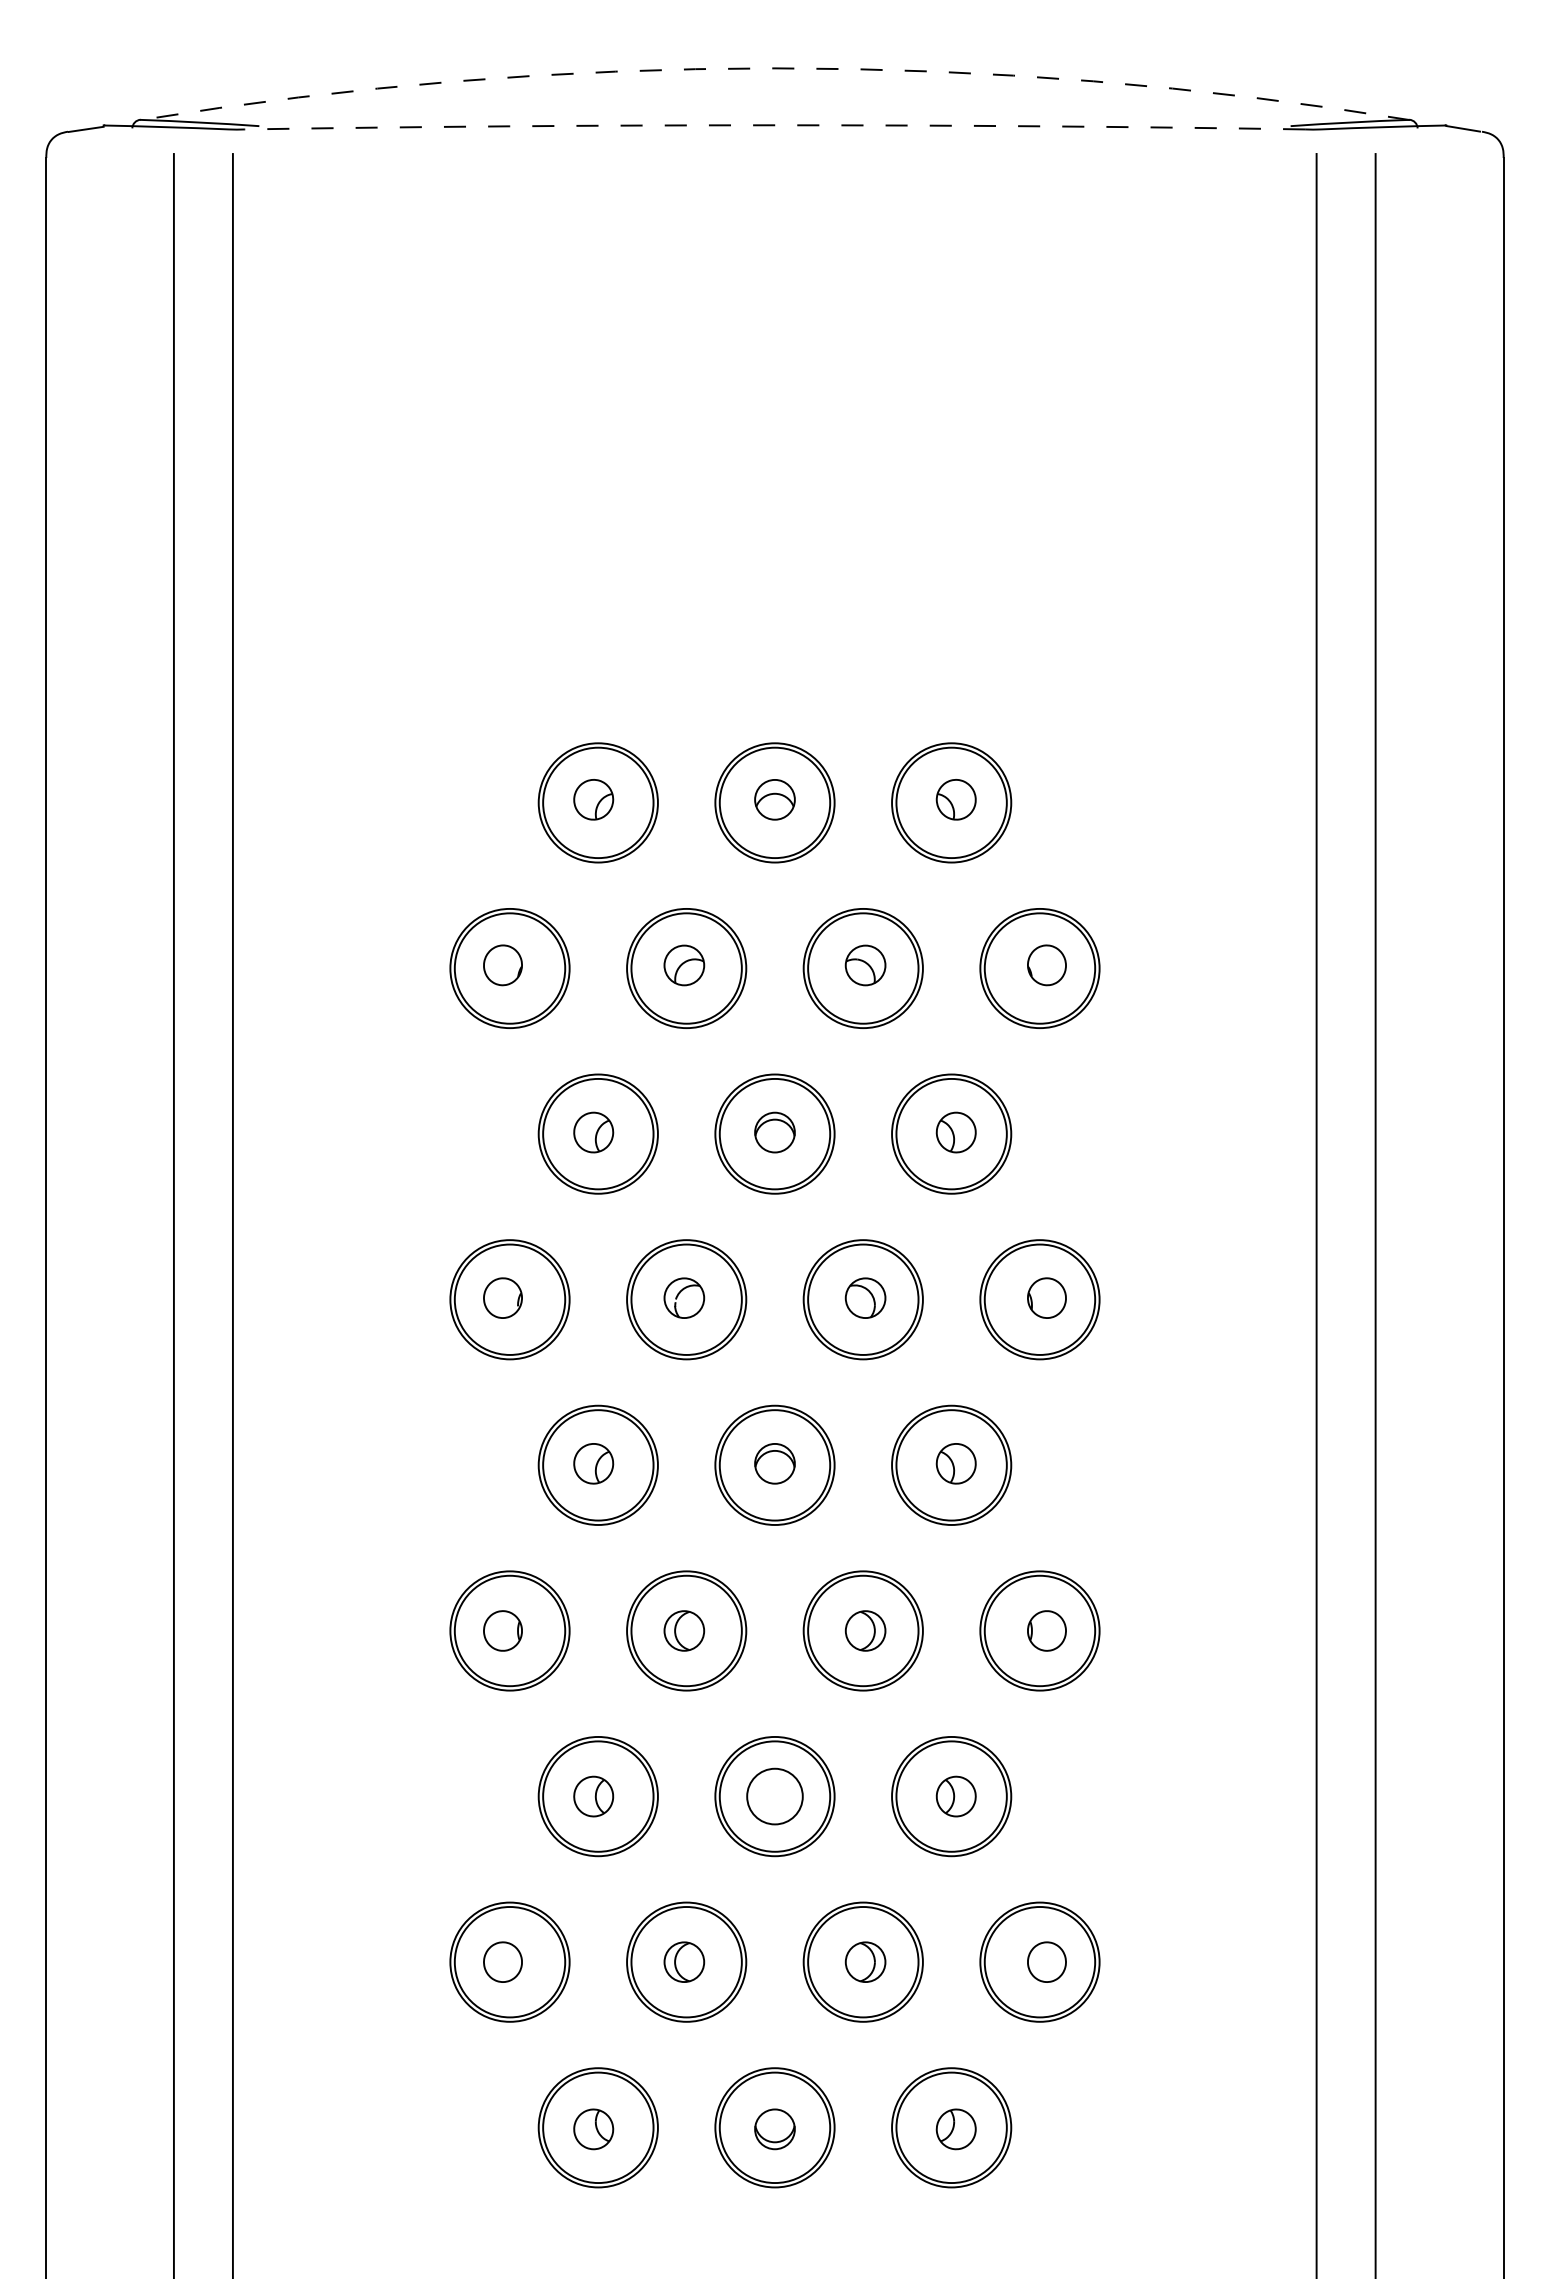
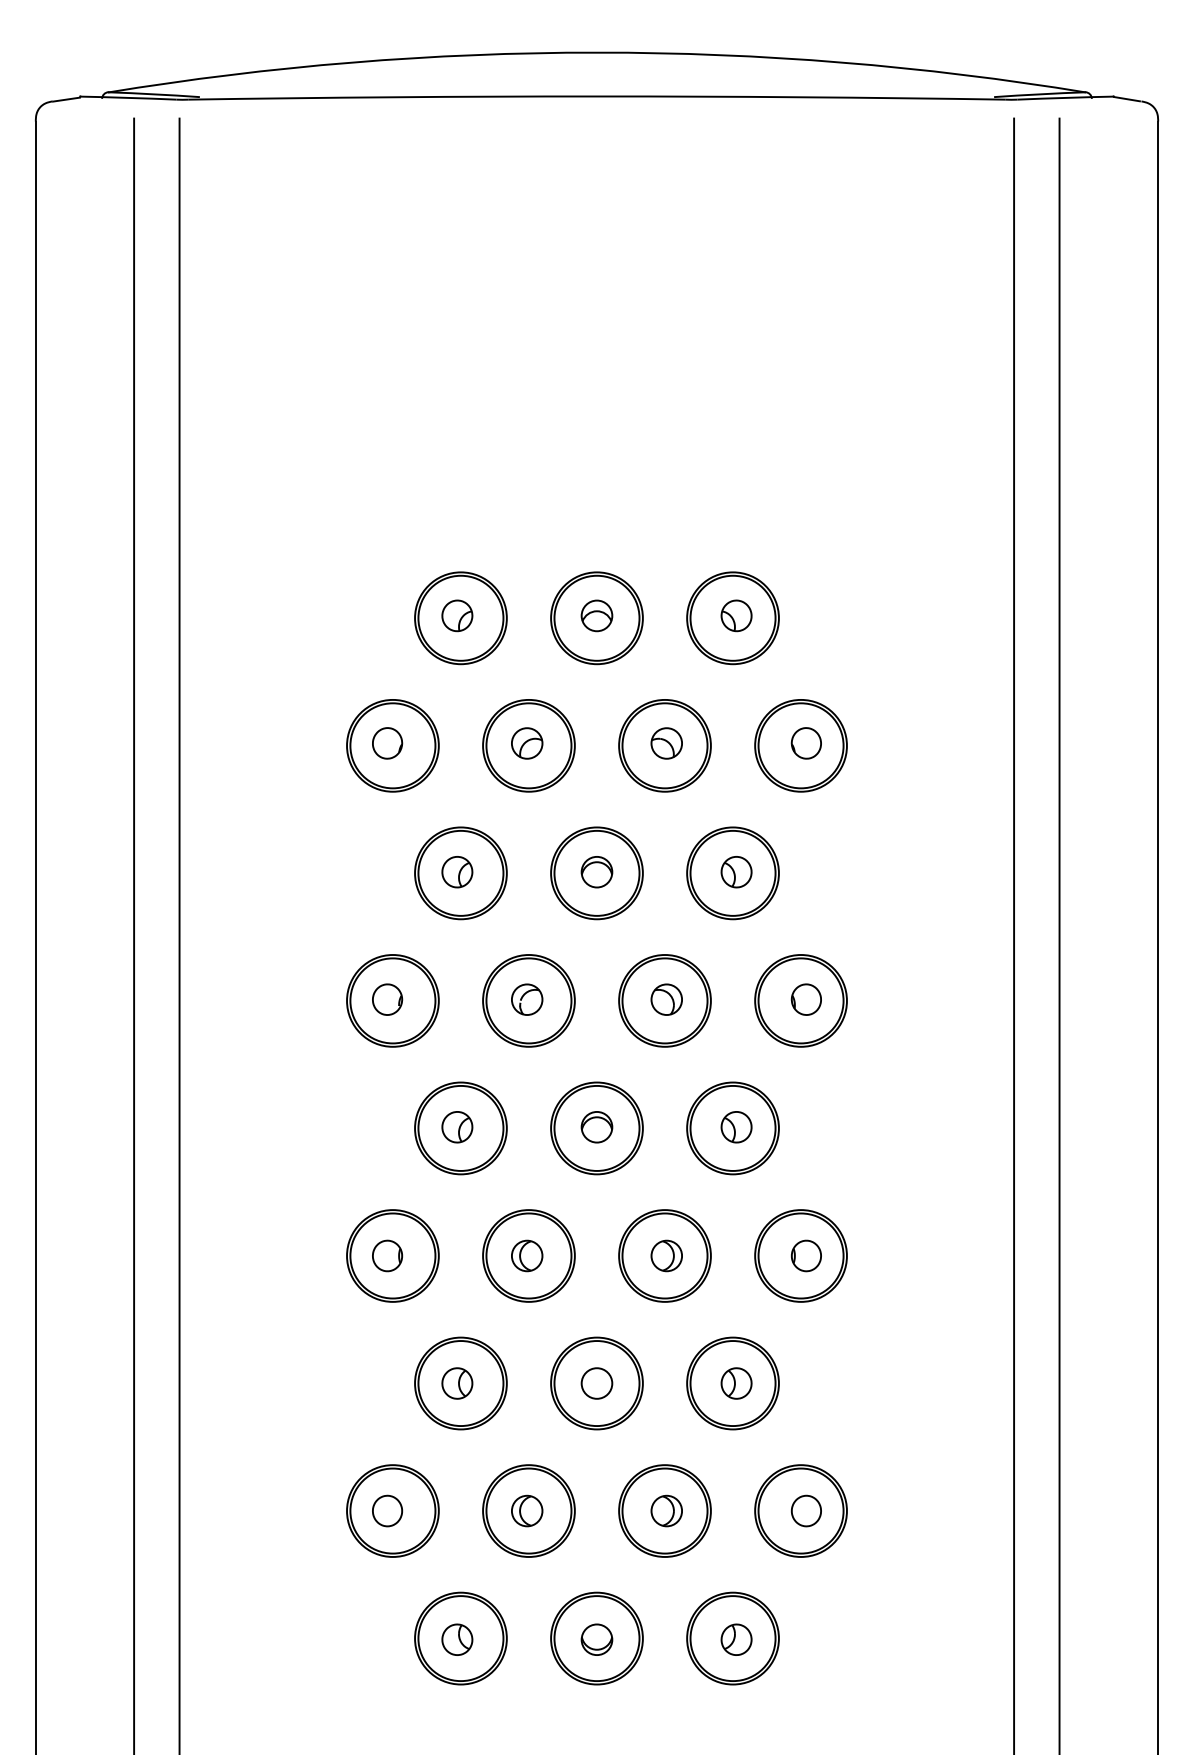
arc: (775, 68) -> (597, 52), dashed -> solid
arc: (775, 125) -> (597, 96), dashed -> solid
circle: (774, 1796) -> (596, 1383), size x0.71

